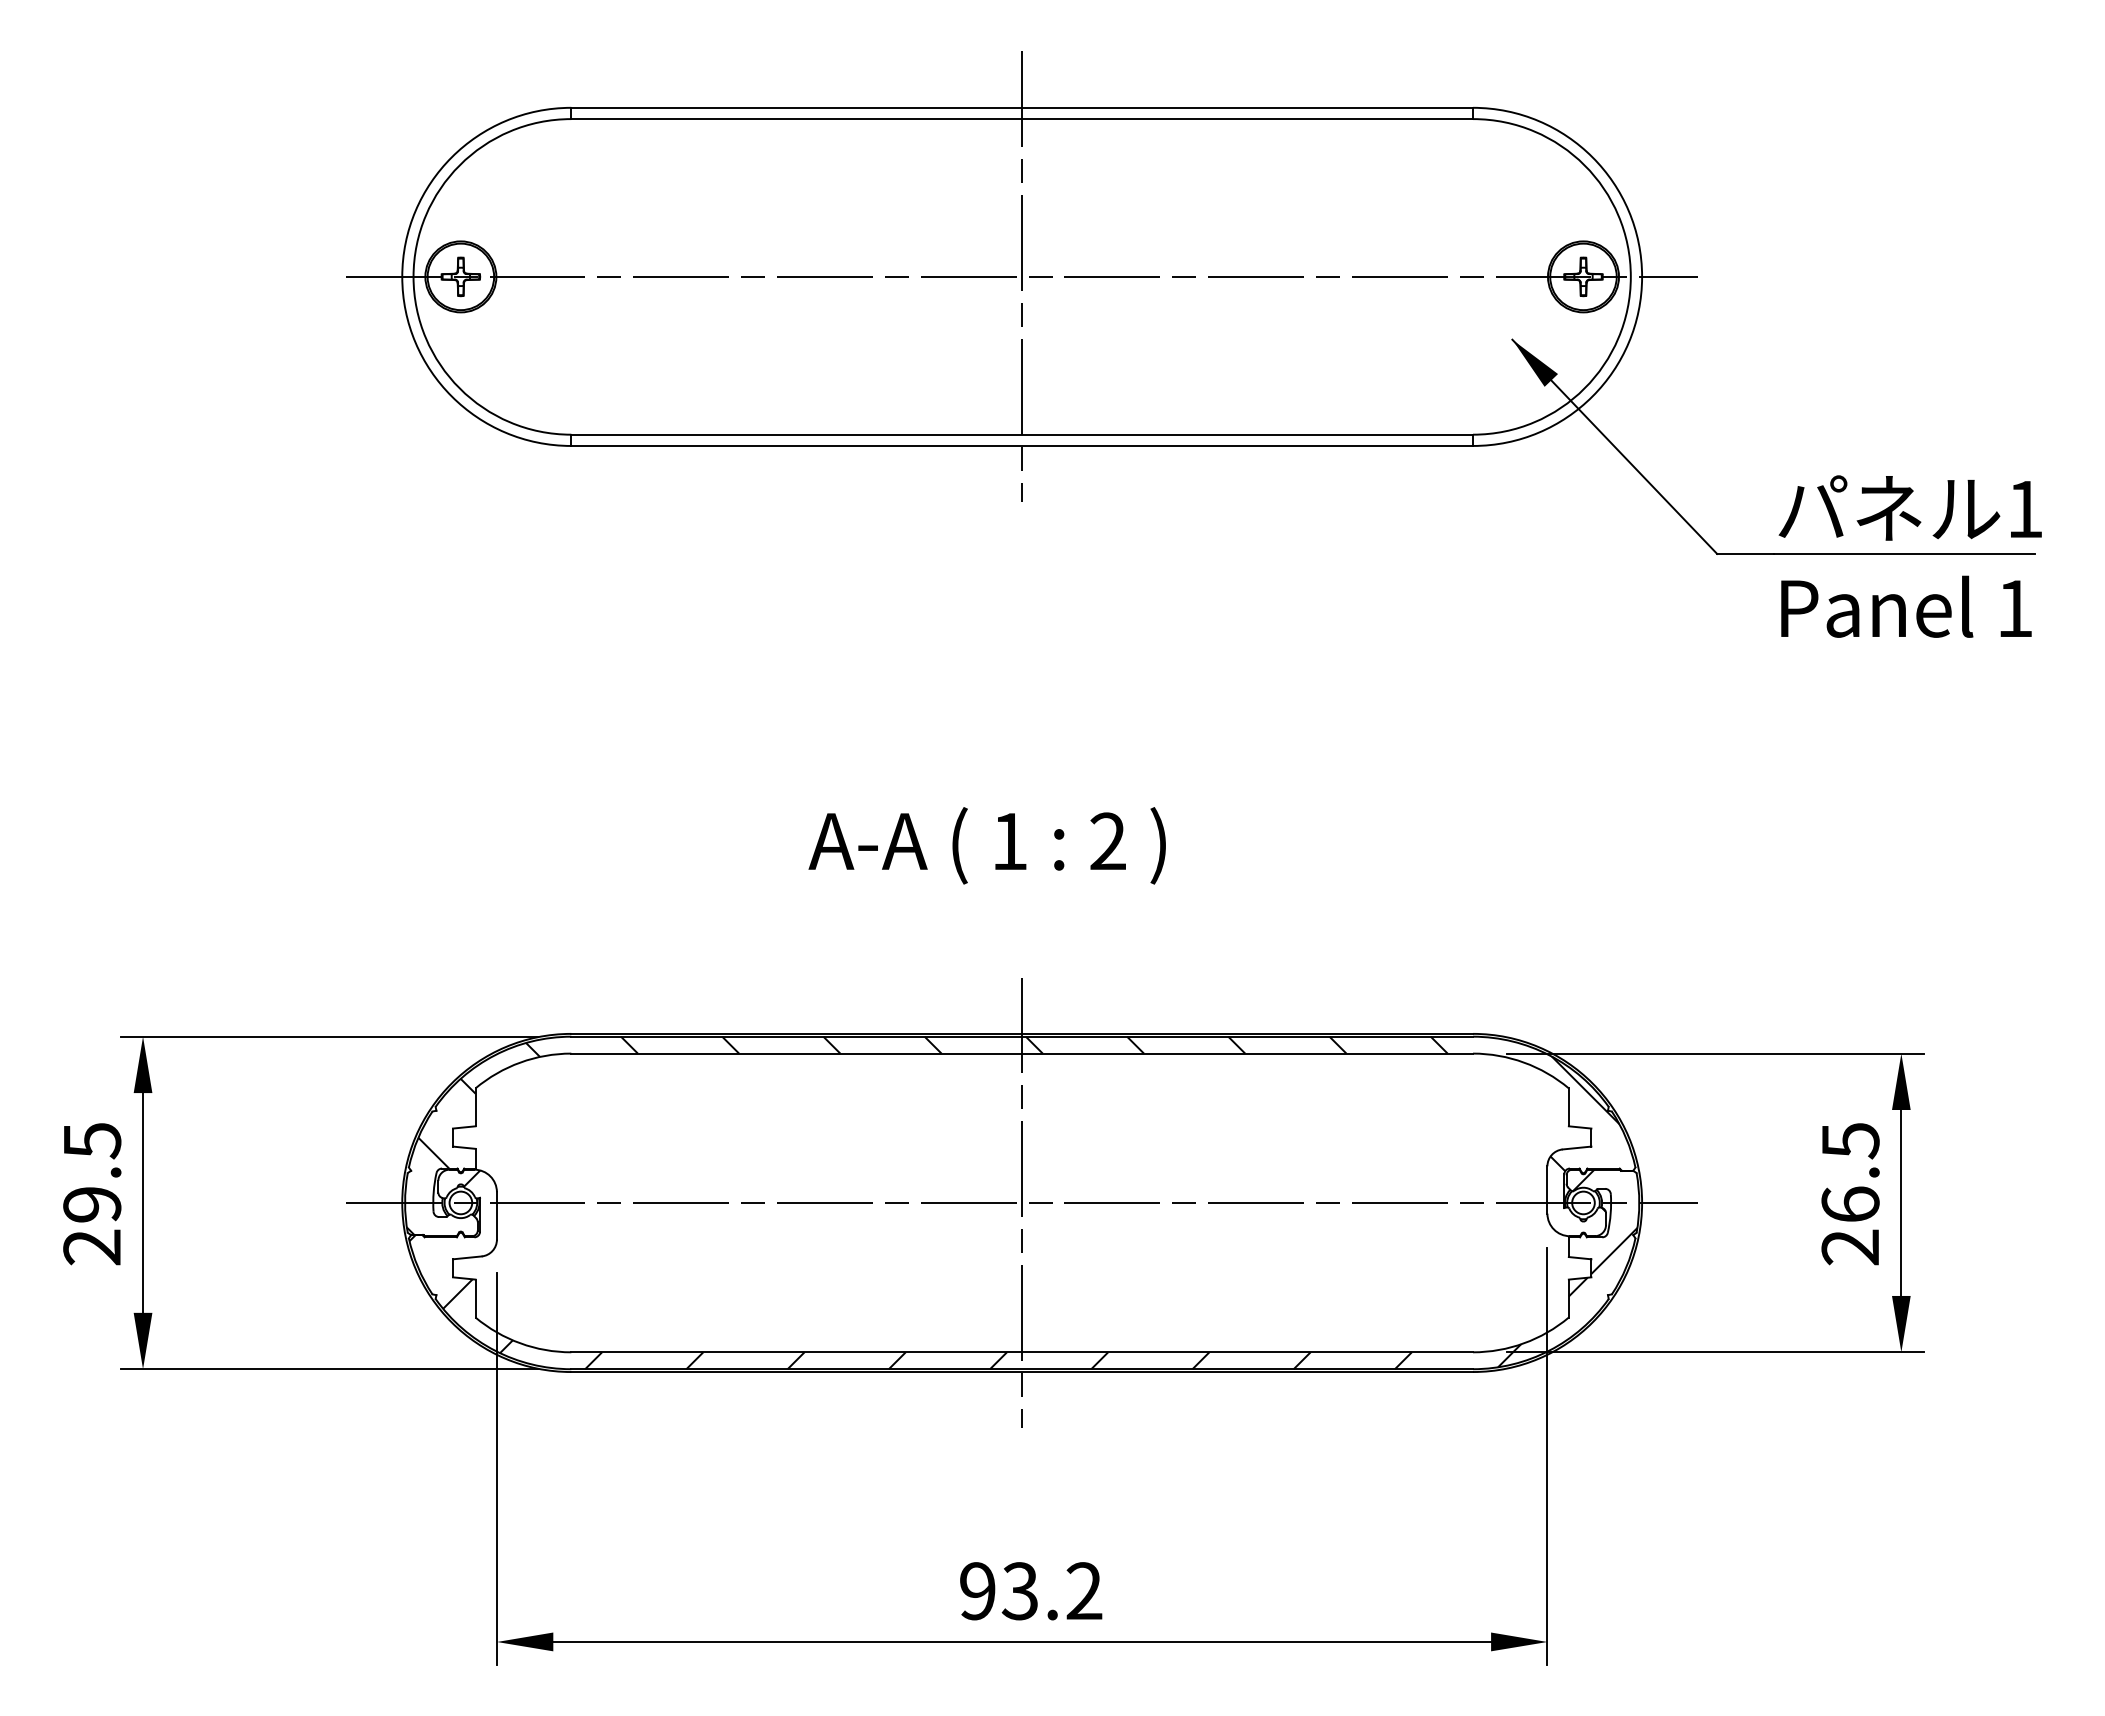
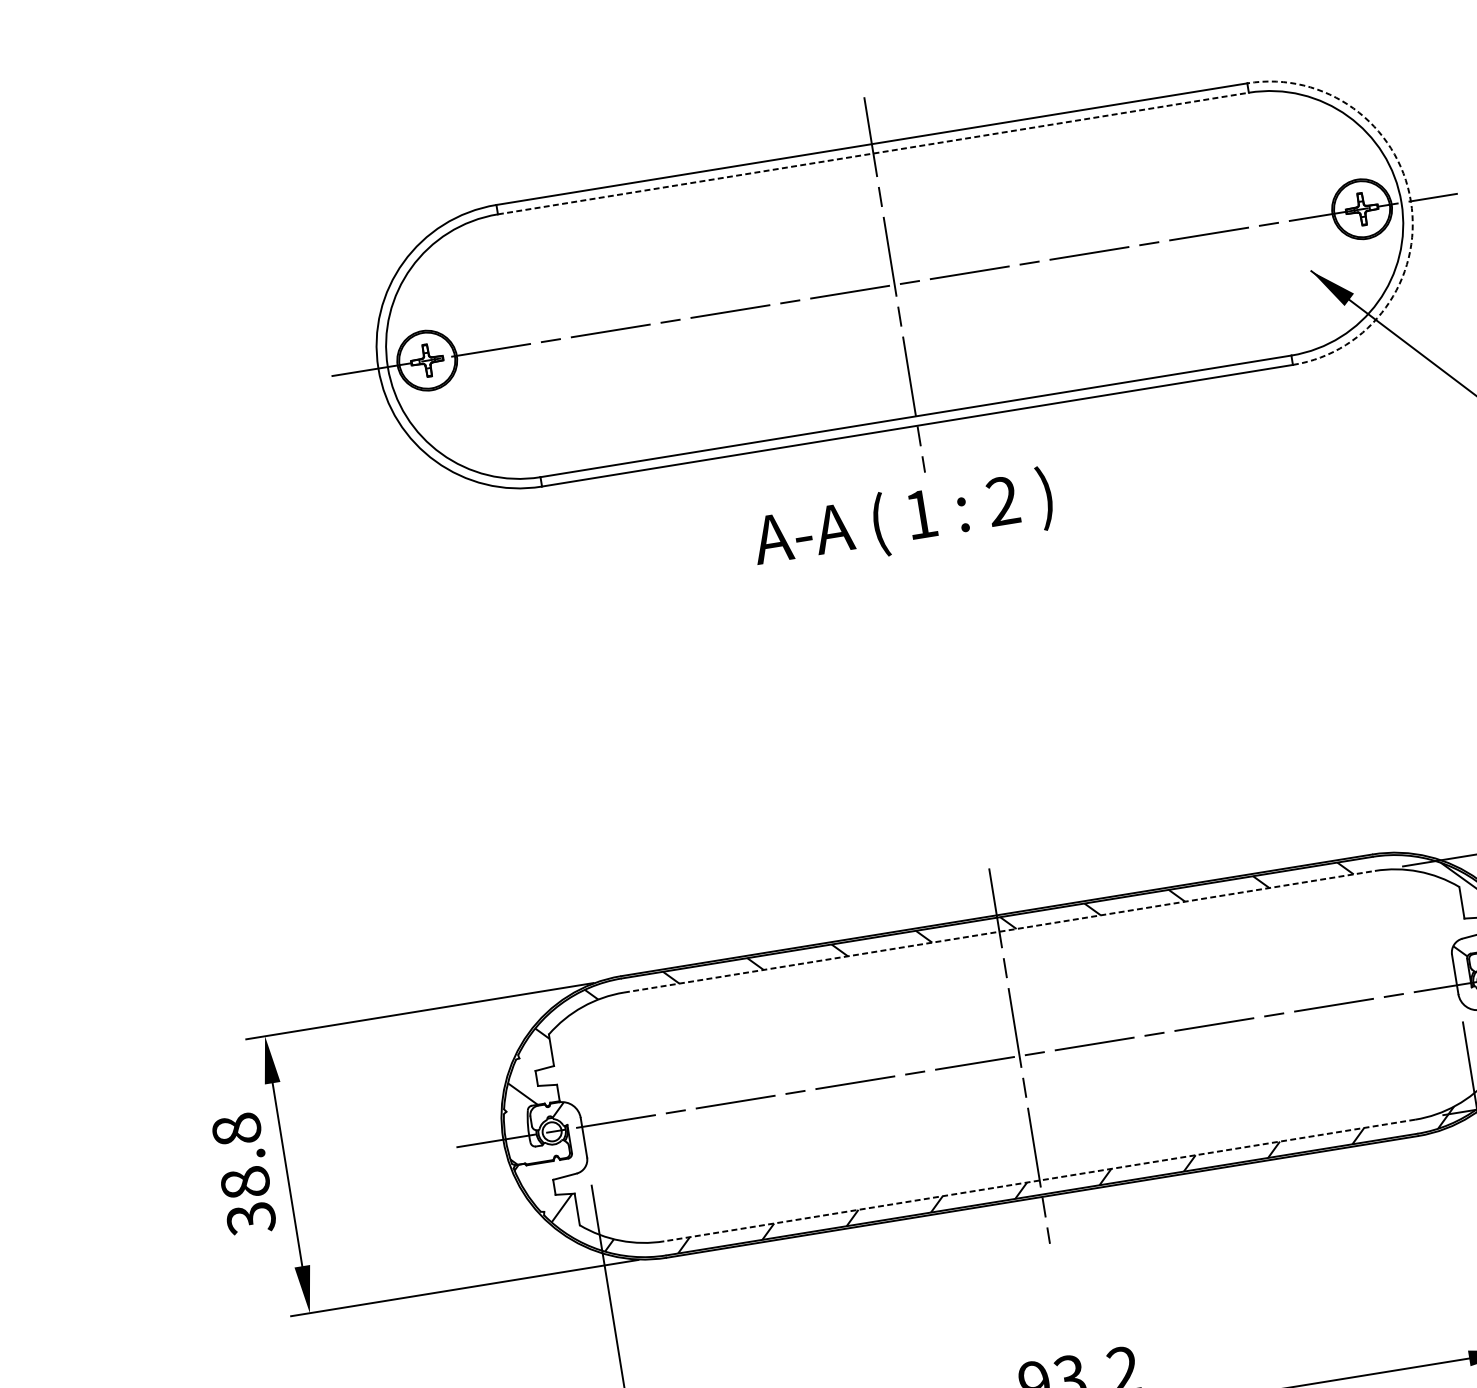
line: (1022, 119) -> (873, 153), solid -> dashed
arc: (1642, 276) -> (1411, 200), solid -> dashed
text: (986, 845) -> (902, 520), moved
line: (1022, 1053) -> (999, 931), solid -> dashed
text: (92, 1194) -> (244, 1174), 29.5 -> 38.8
line: (1022, 1352) -> (1040, 1180), solid -> dashed

